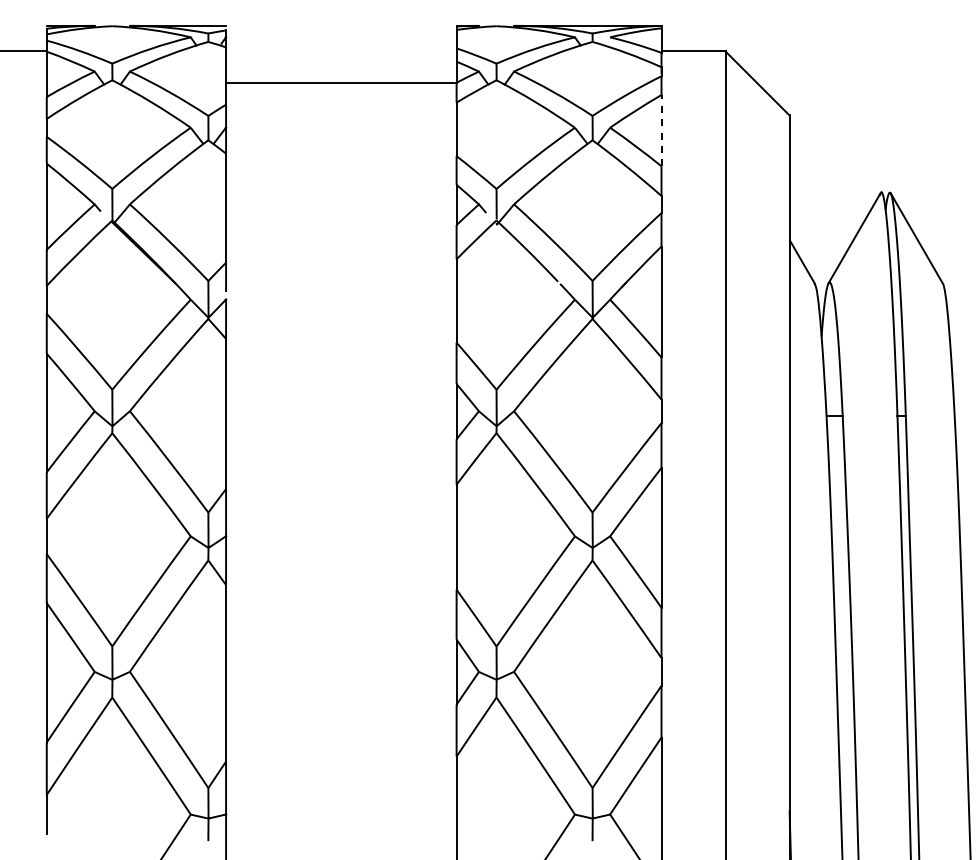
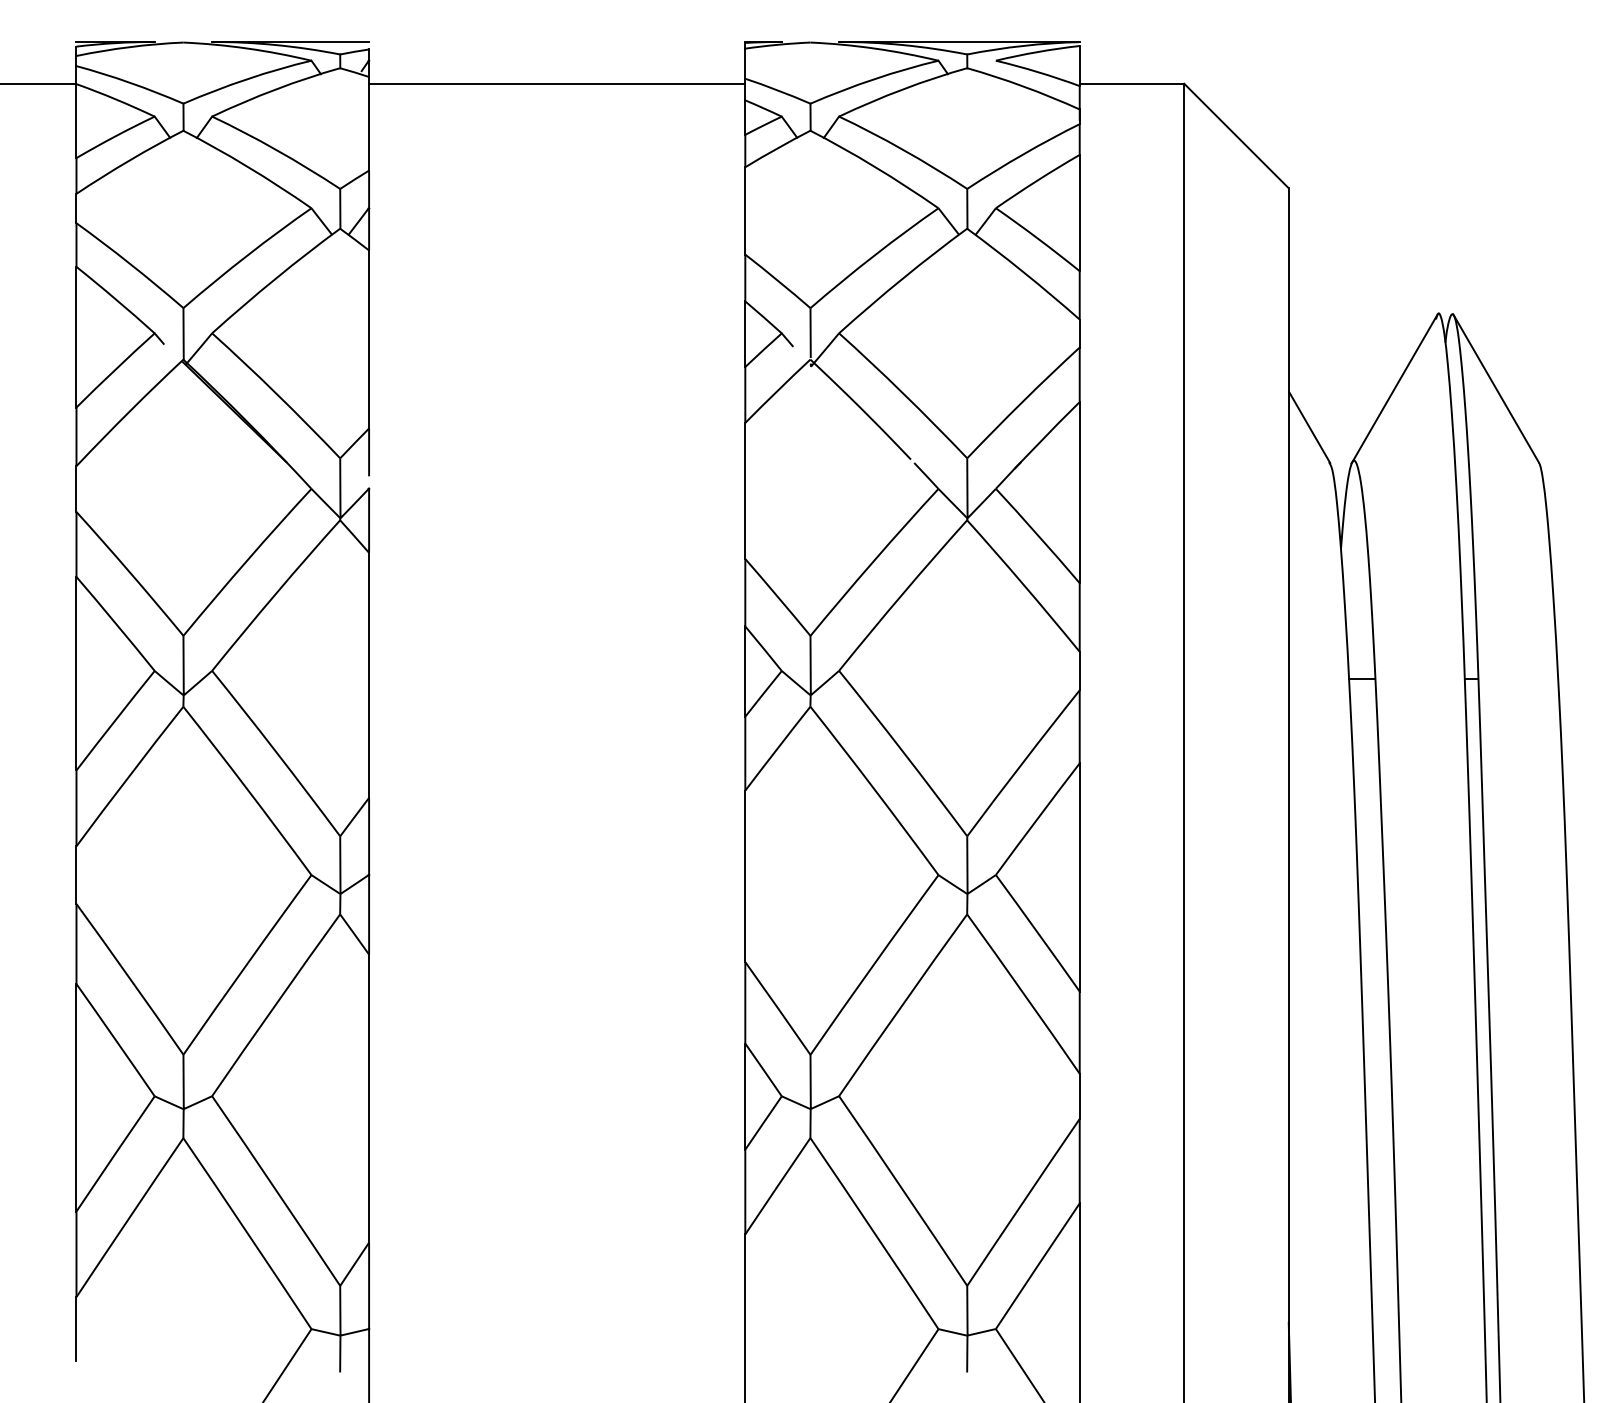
line: (341, 83) -> (557, 83), moved
line: (661, 130) -> (1079, 212), dashed -> solid

